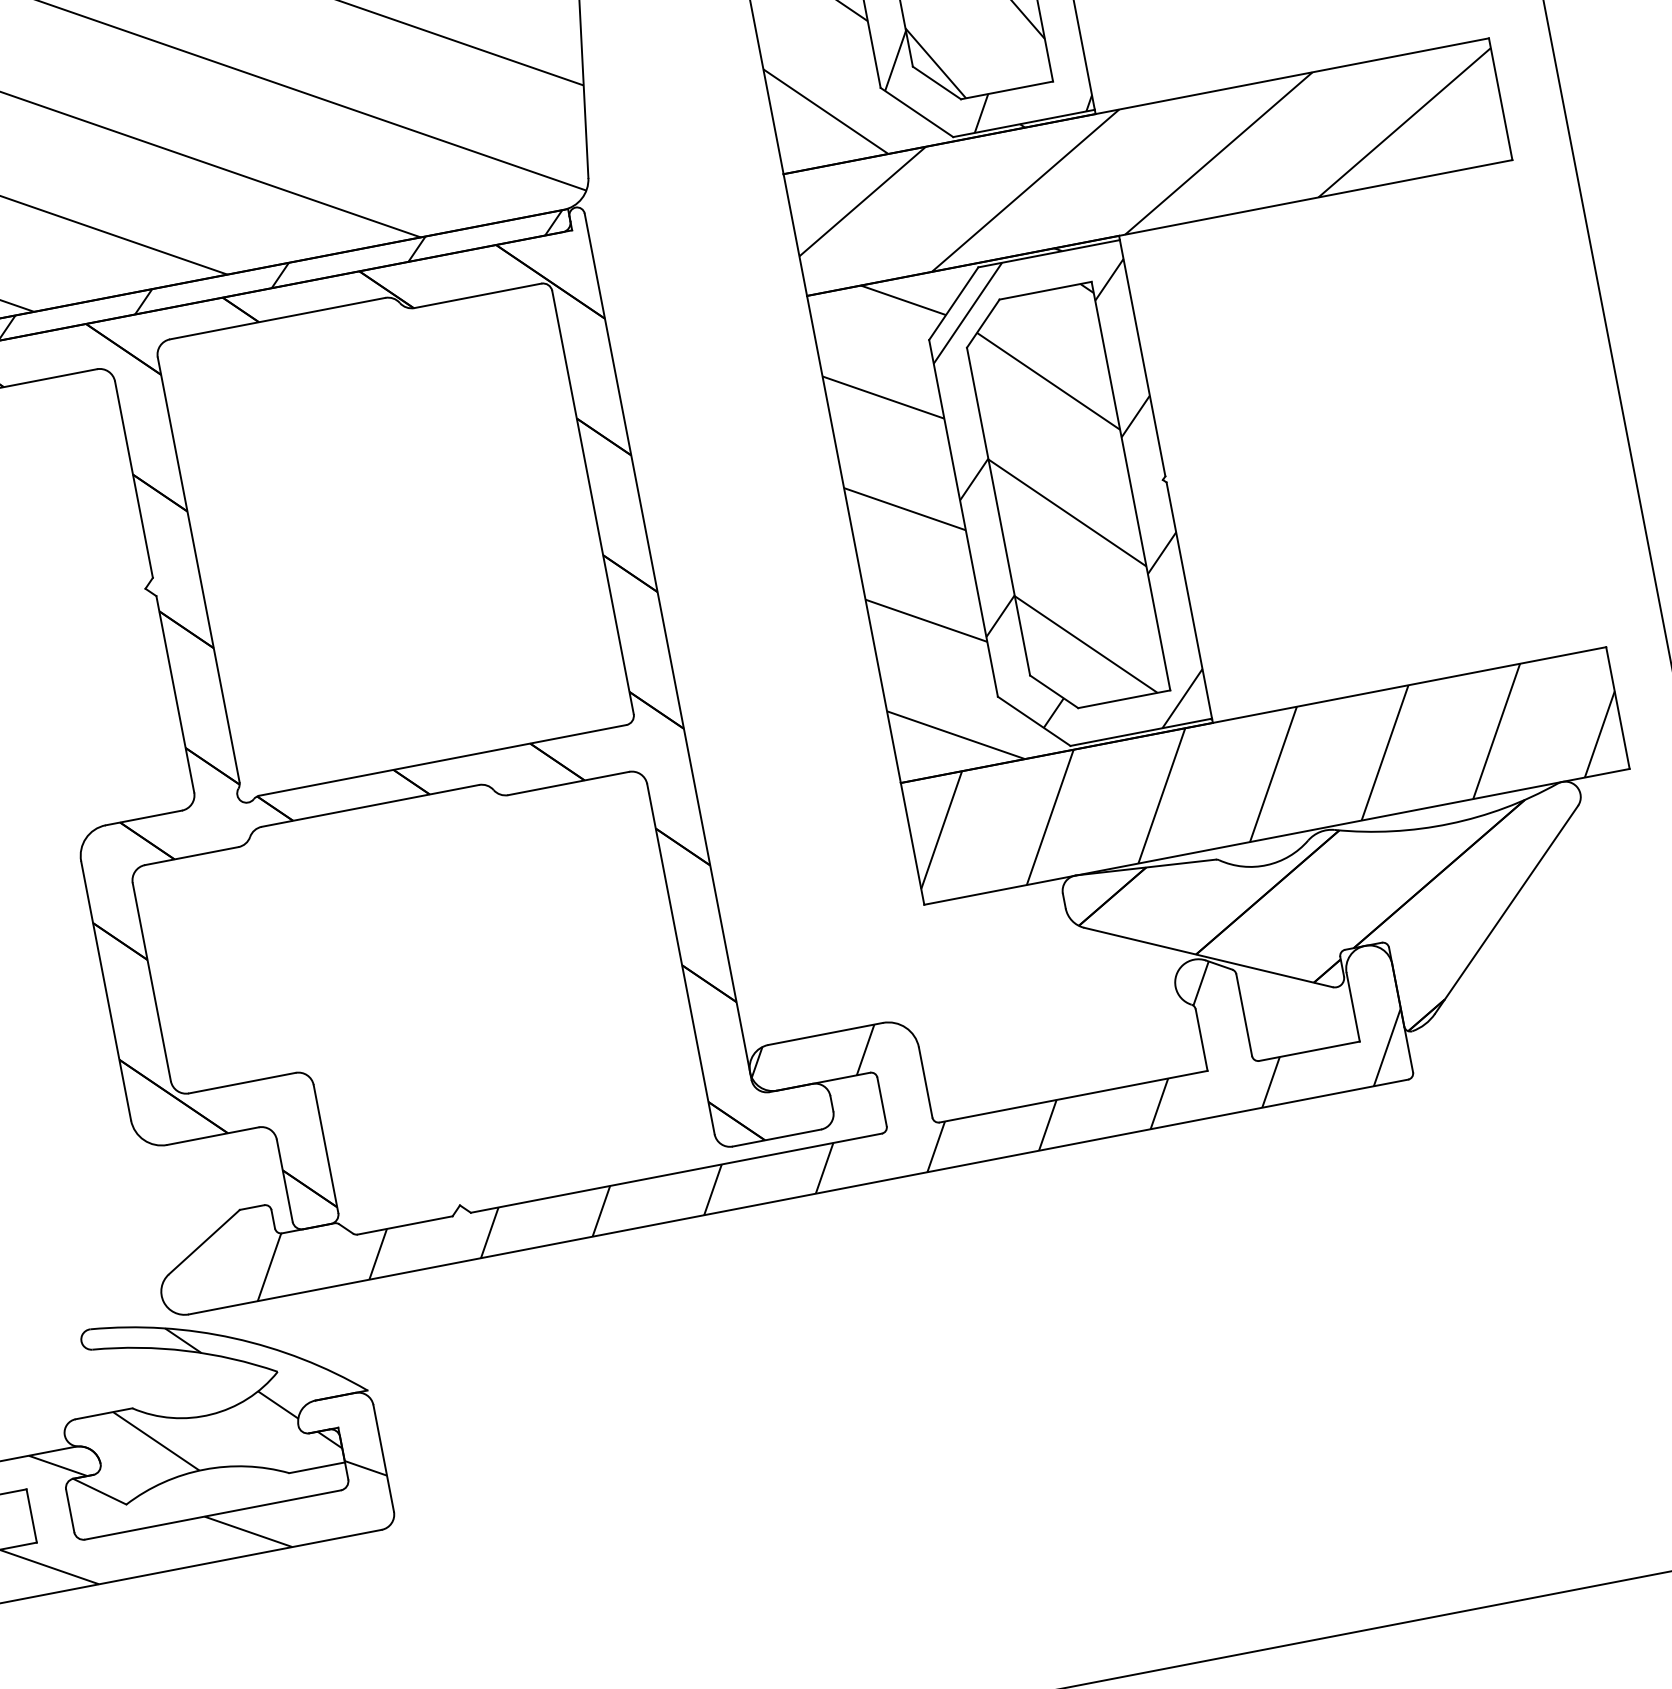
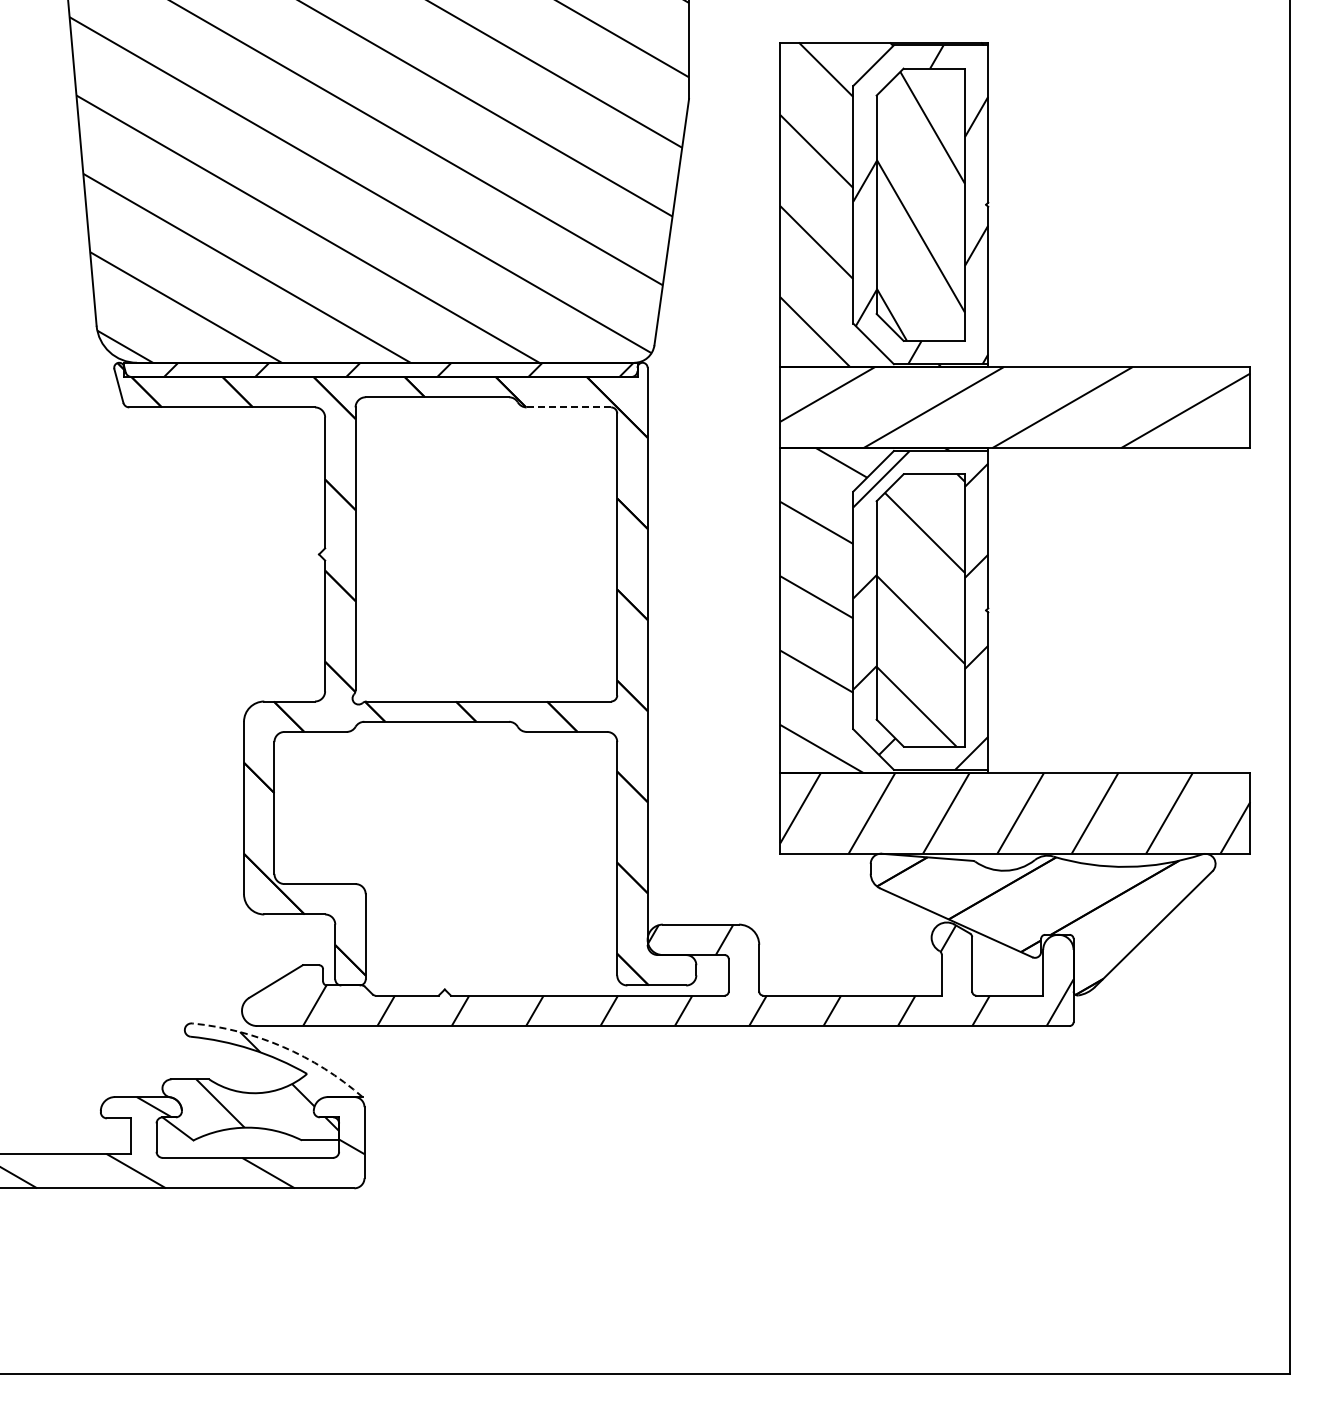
line: (478, 295) -> (569, 407), solid -> dashed
arc: (234, 1337) -> (283, 1046), solid -> dashed

